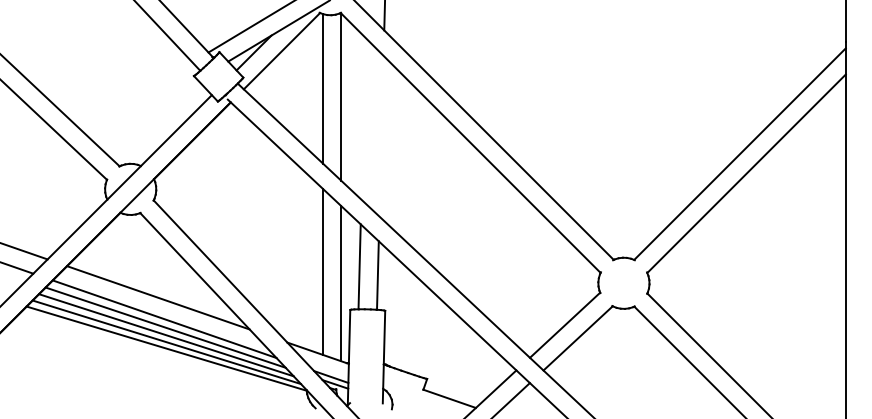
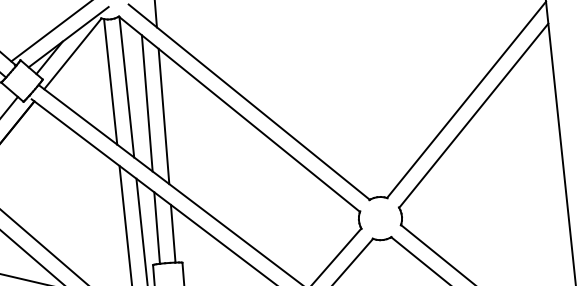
line: (363, 118) -> (147, 103), added
line: (381, 135) -> (163, 115), added

